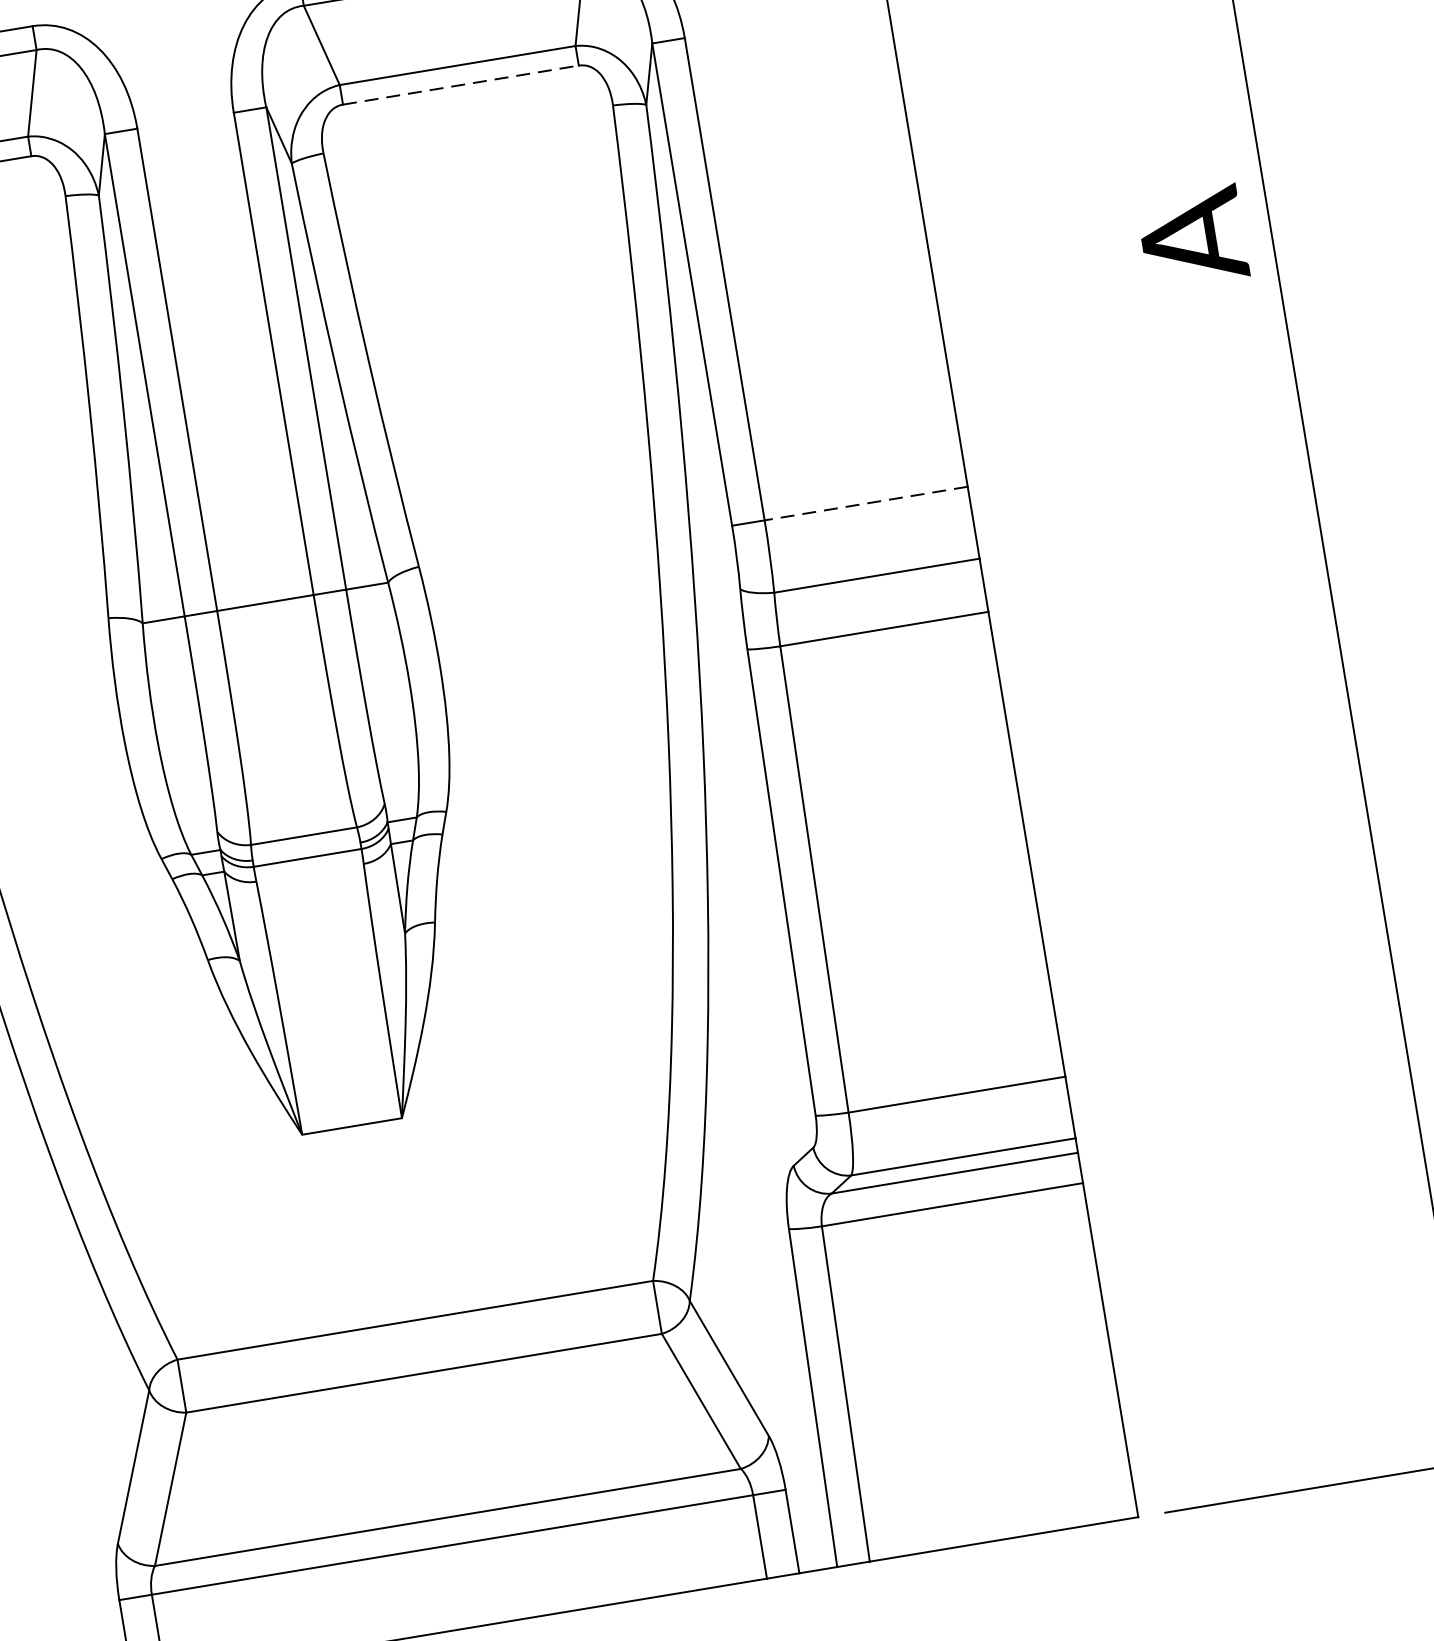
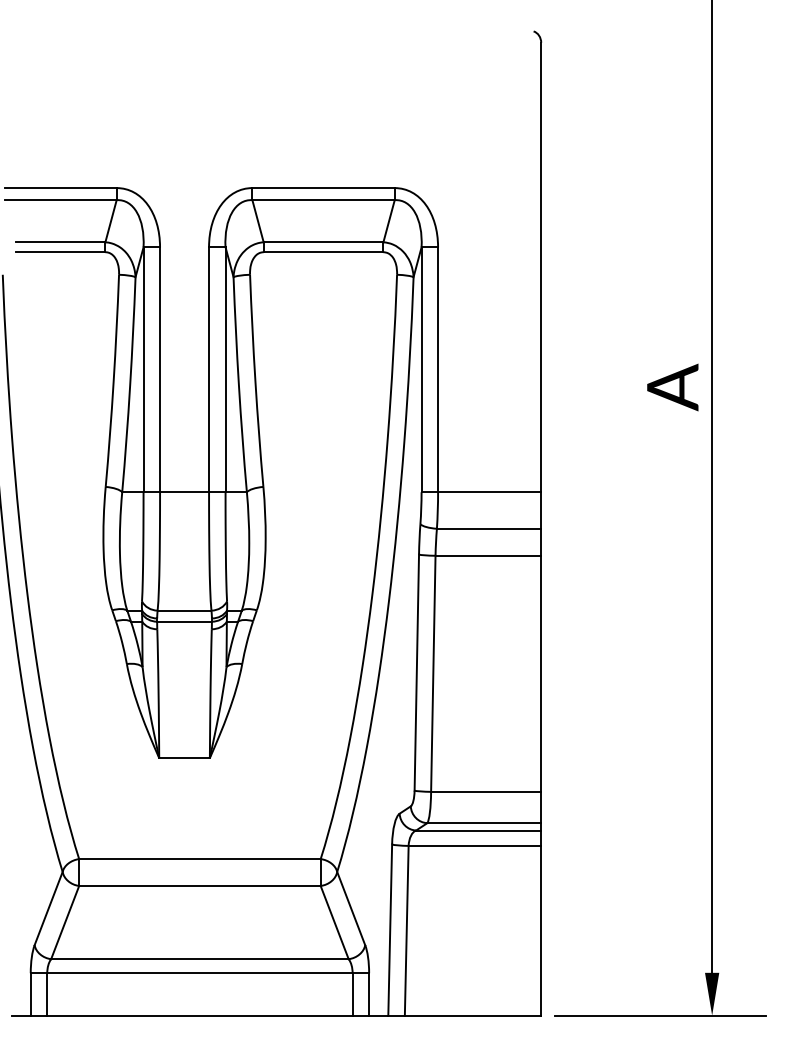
line: (460, 85) -> (323, 252), dashed -> solid
line: (865, 504) -> (489, 492), dashed -> solid

